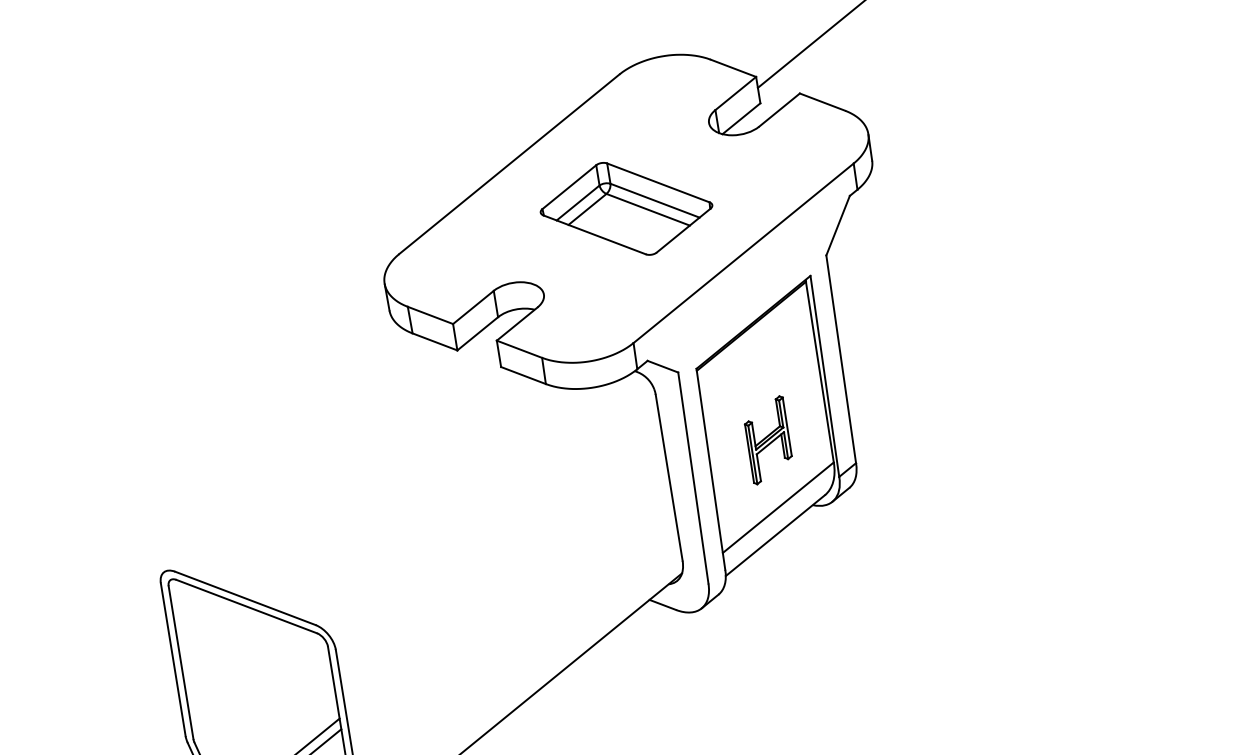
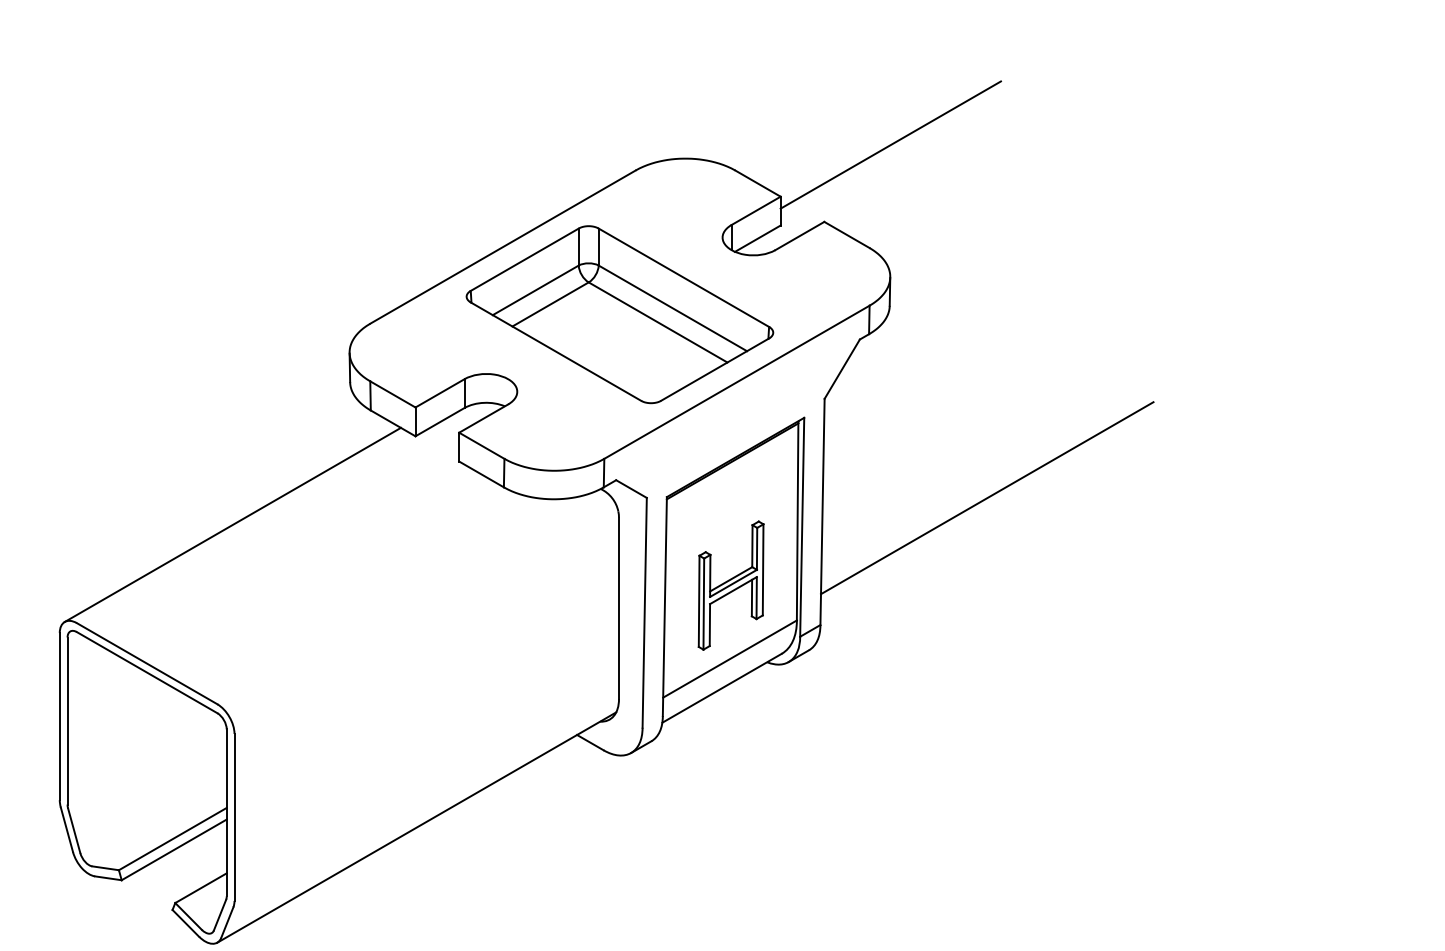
part: (626, 208) -> (619, 314), size x1.67
line: (990, 322) -> (987, 498), added
part: (767, 440) -> (730, 585), size x1.43
line: (302, 458) -> (232, 524), added

